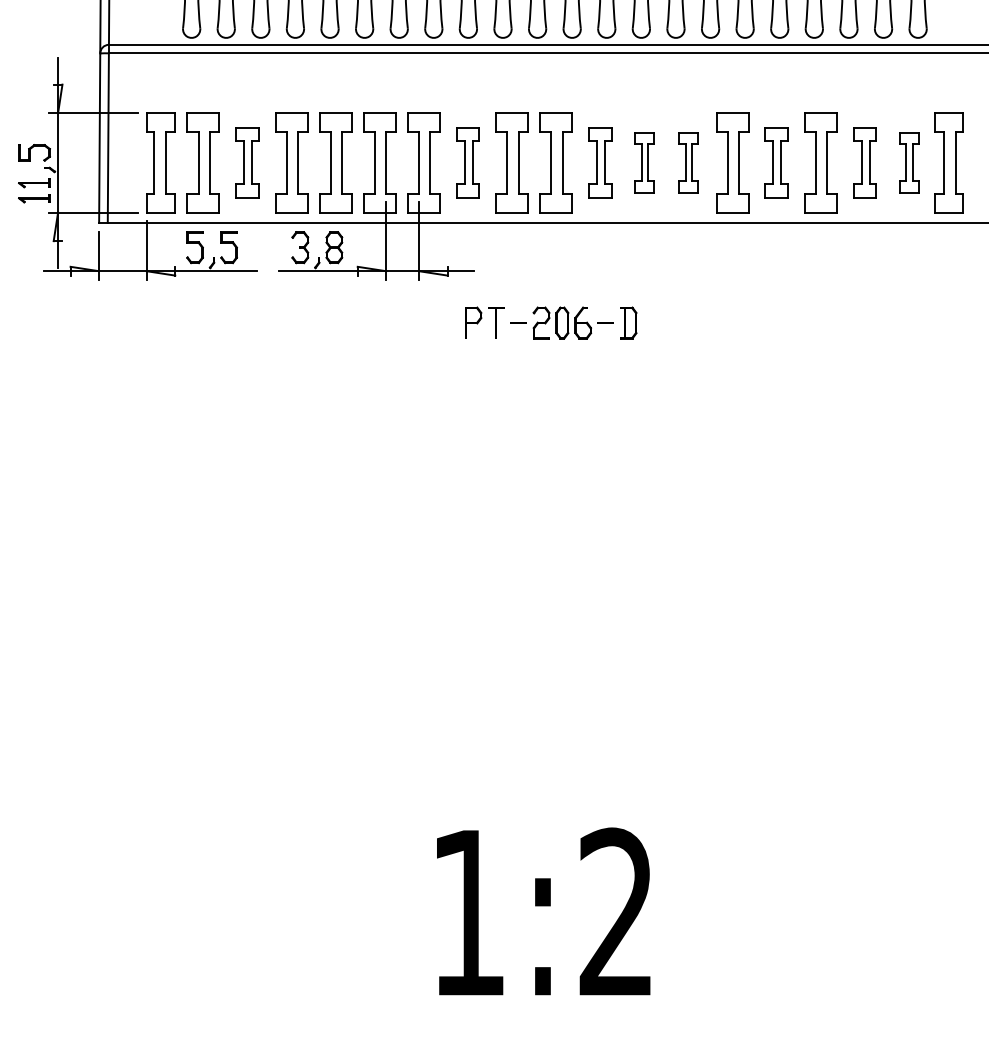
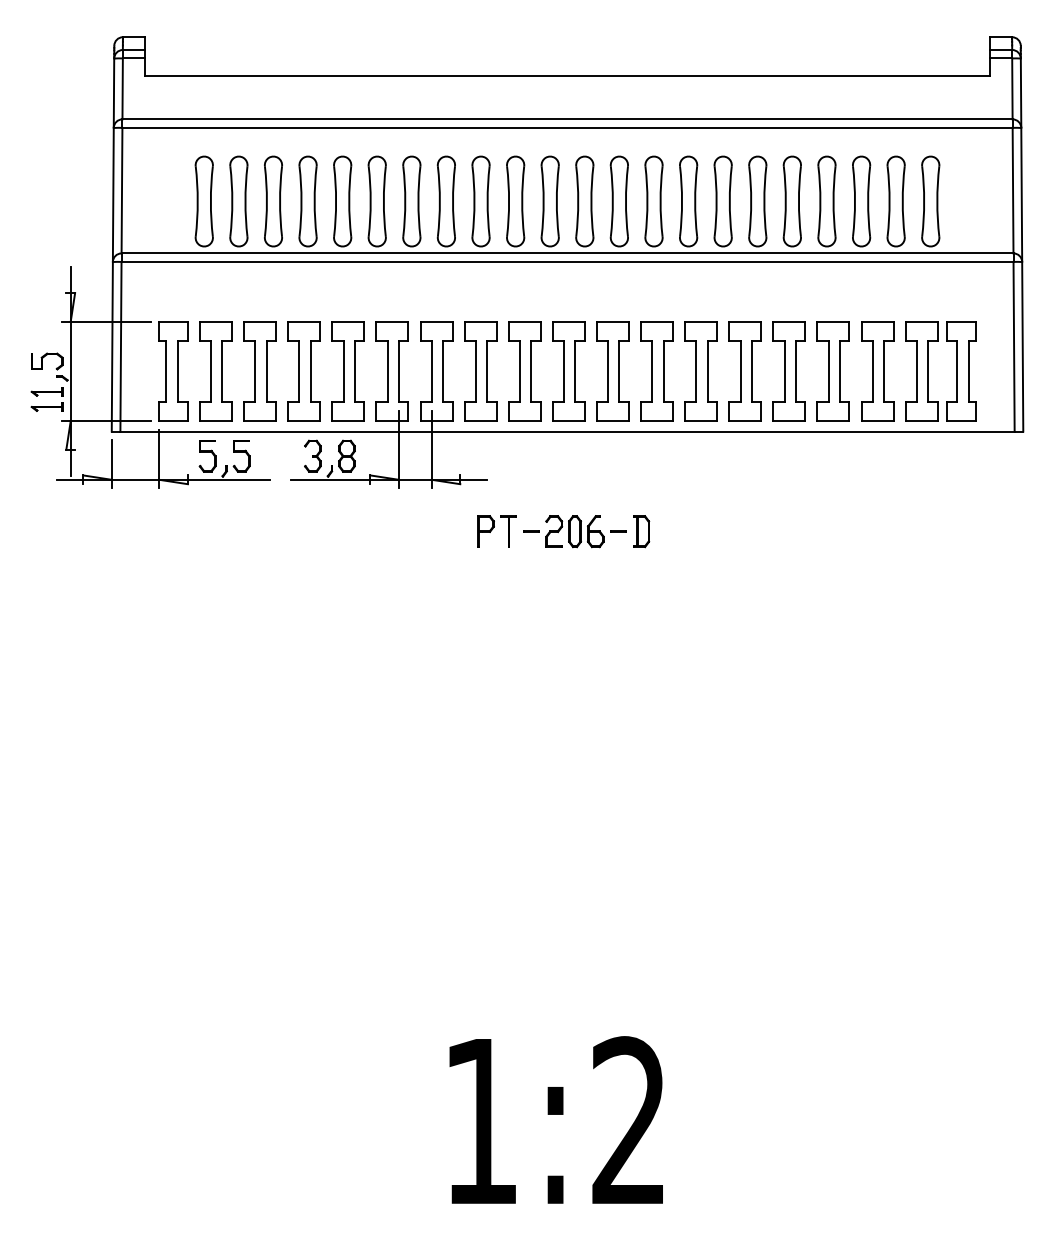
part: (246, 162) -> (259, 371), size x1.43
part: (467, 162) -> (480, 371), size x1.43
part: (599, 162) -> (612, 371), size x1.43
part: (643, 162) -> (656, 371), size x1.67
part: (687, 162) -> (700, 371), size x1.67
part: (775, 162) -> (788, 371), size x1.43
part: (864, 162) -> (877, 371), size x1.43
part: (908, 162) -> (921, 371), size x1.67

